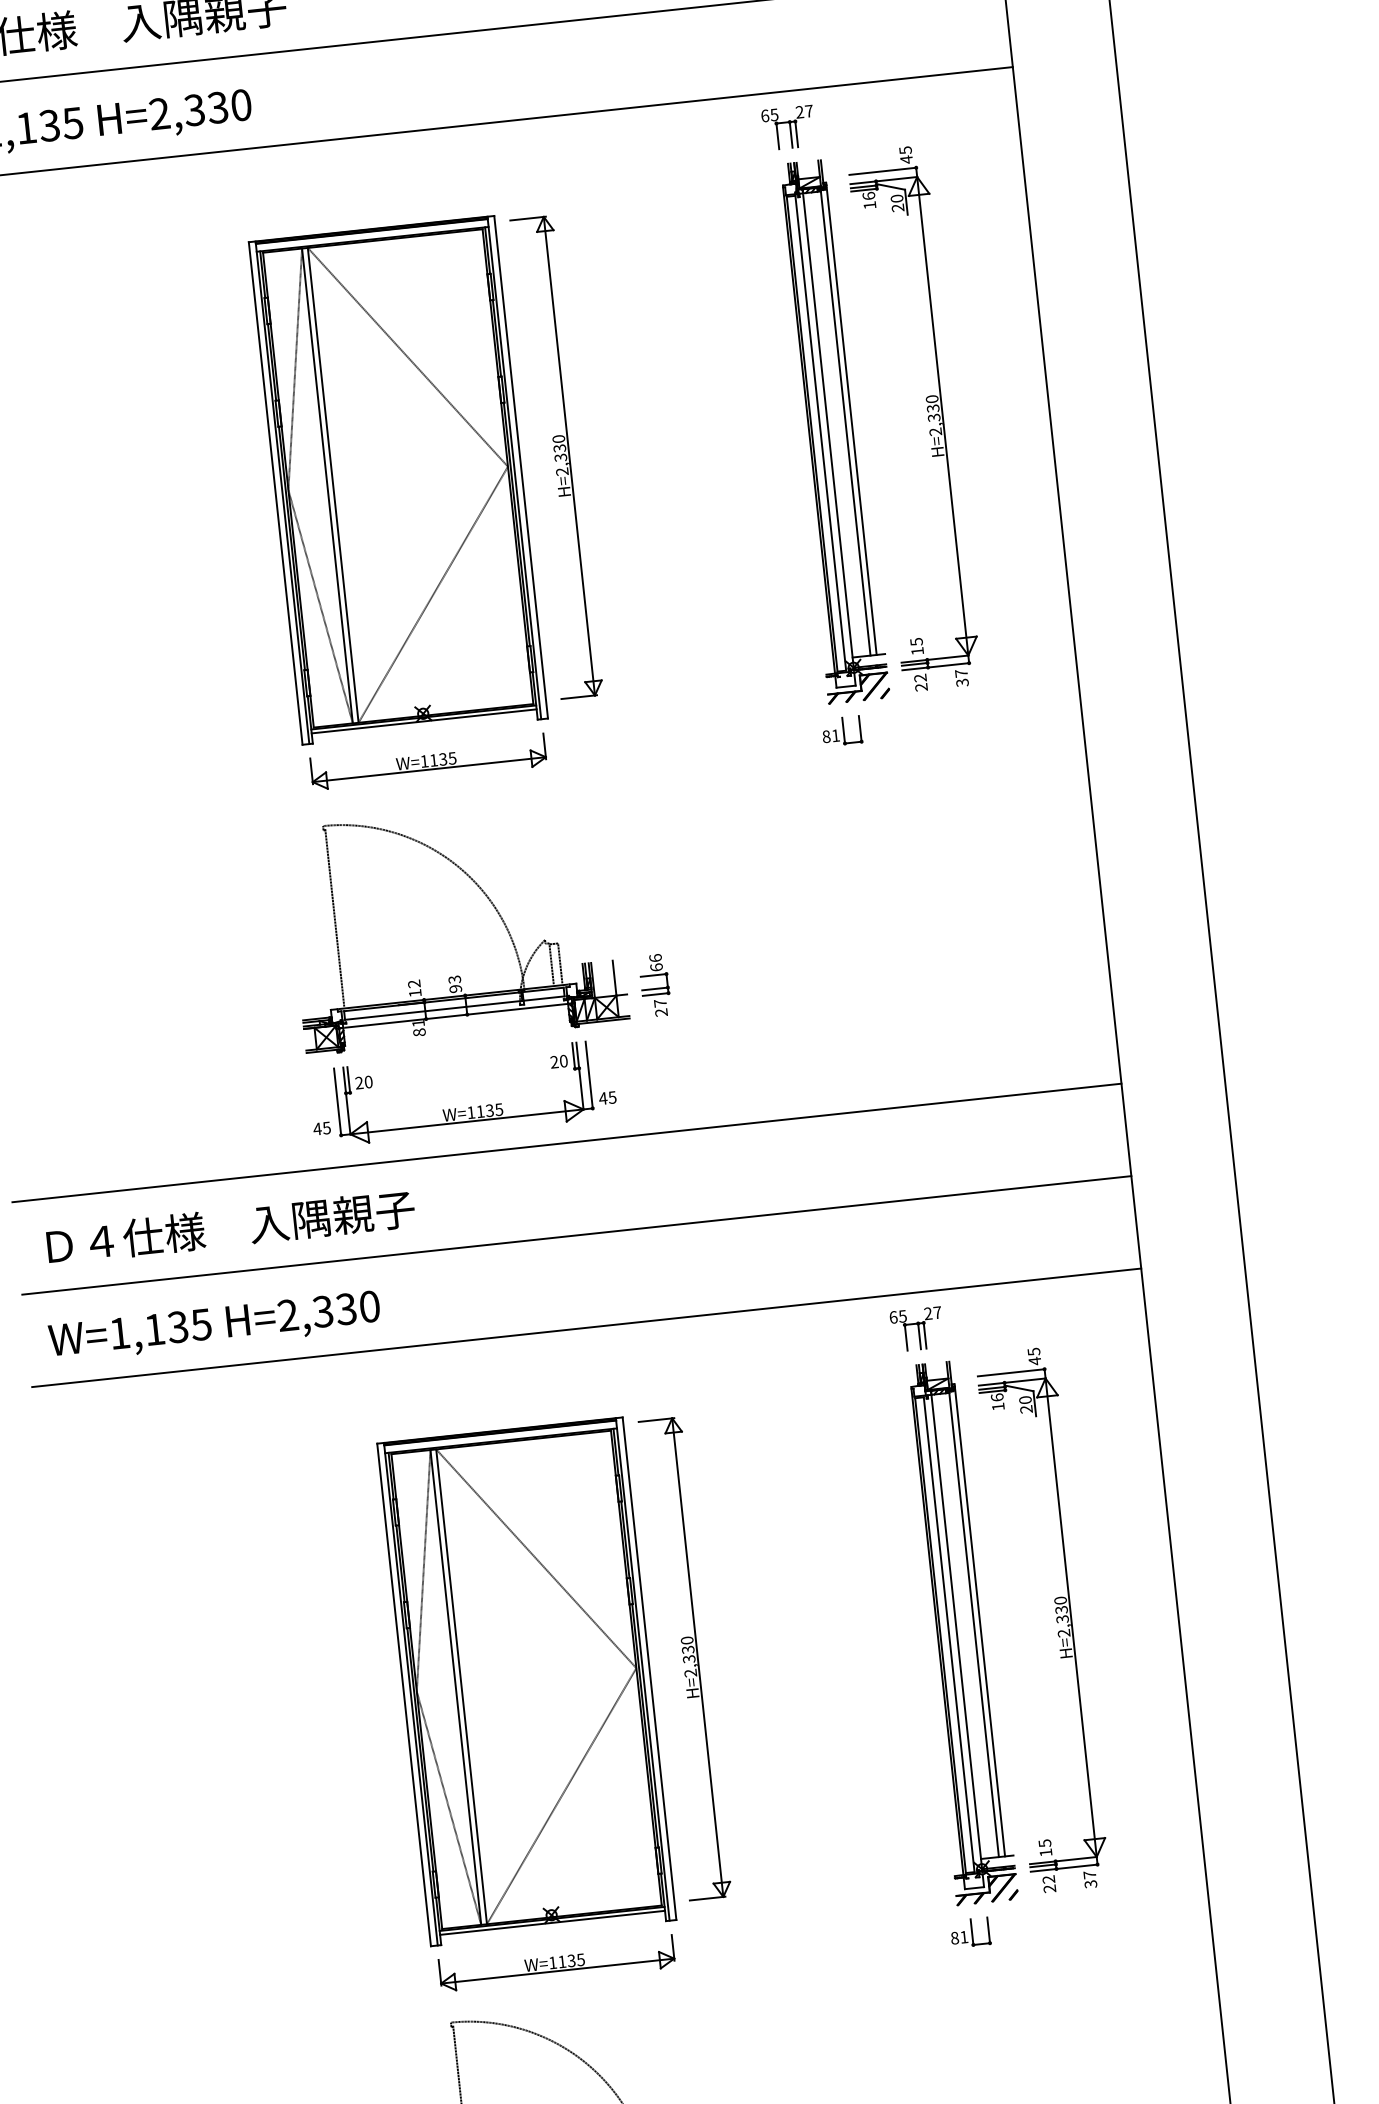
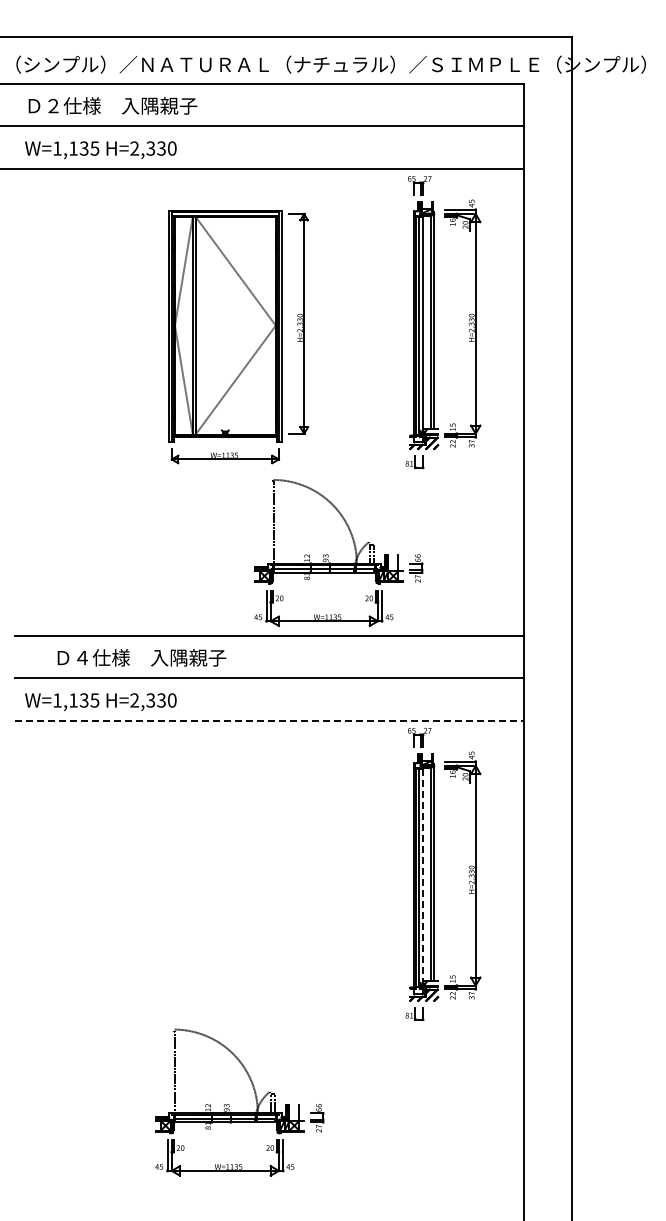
part: (460, 977) -> (328, 555), moved
text: (229, 1226) -> (141, 657), moved
line: (586, 1327) -> (269, 720), solid -> dashed
line: (957, 1633) -> (423, 877), solid -> dashed
part: (557, 1702) -> (238, 889), removed

